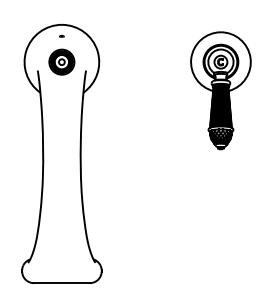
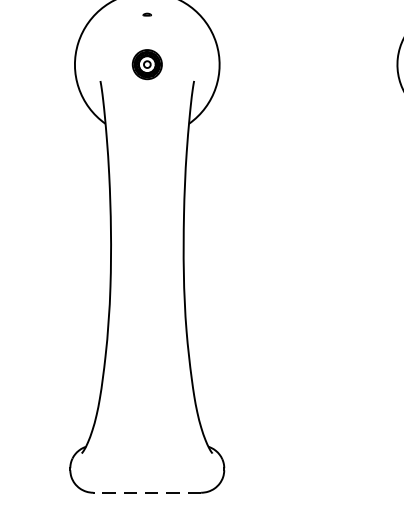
part: (61, 61) -> (146, 63), size x0.6
line: (61, 283) -> (146, 493), solid -> dashed

